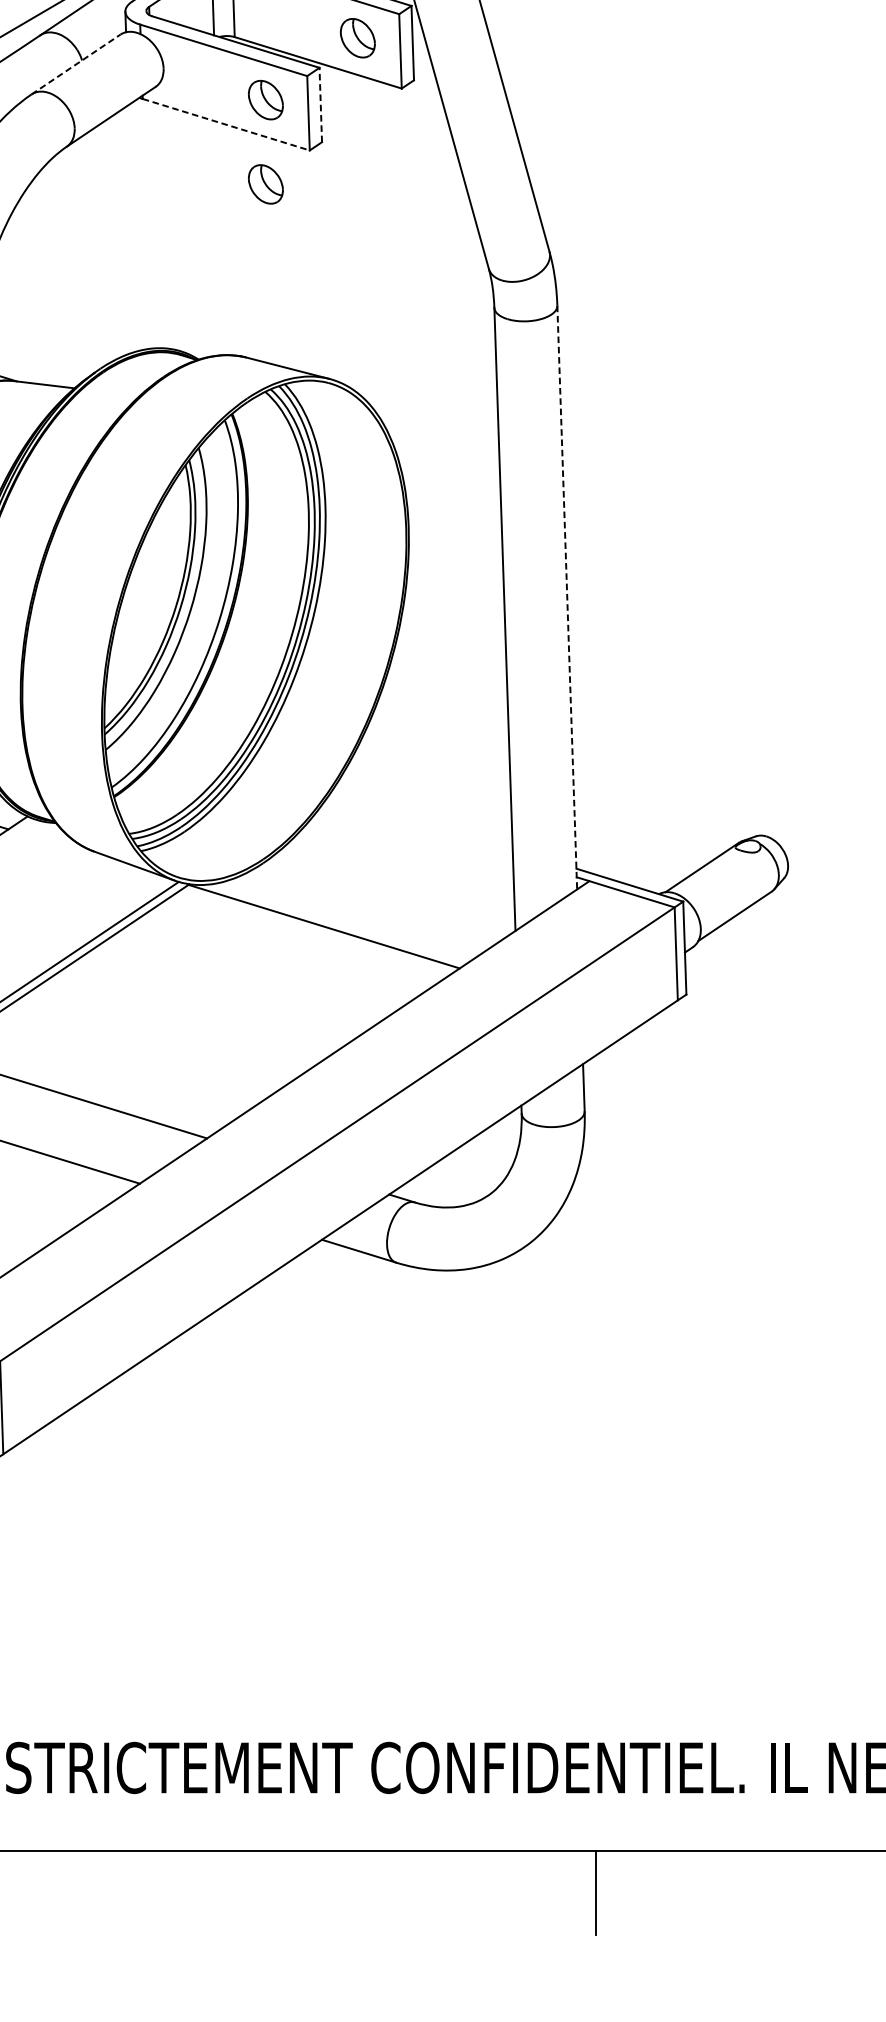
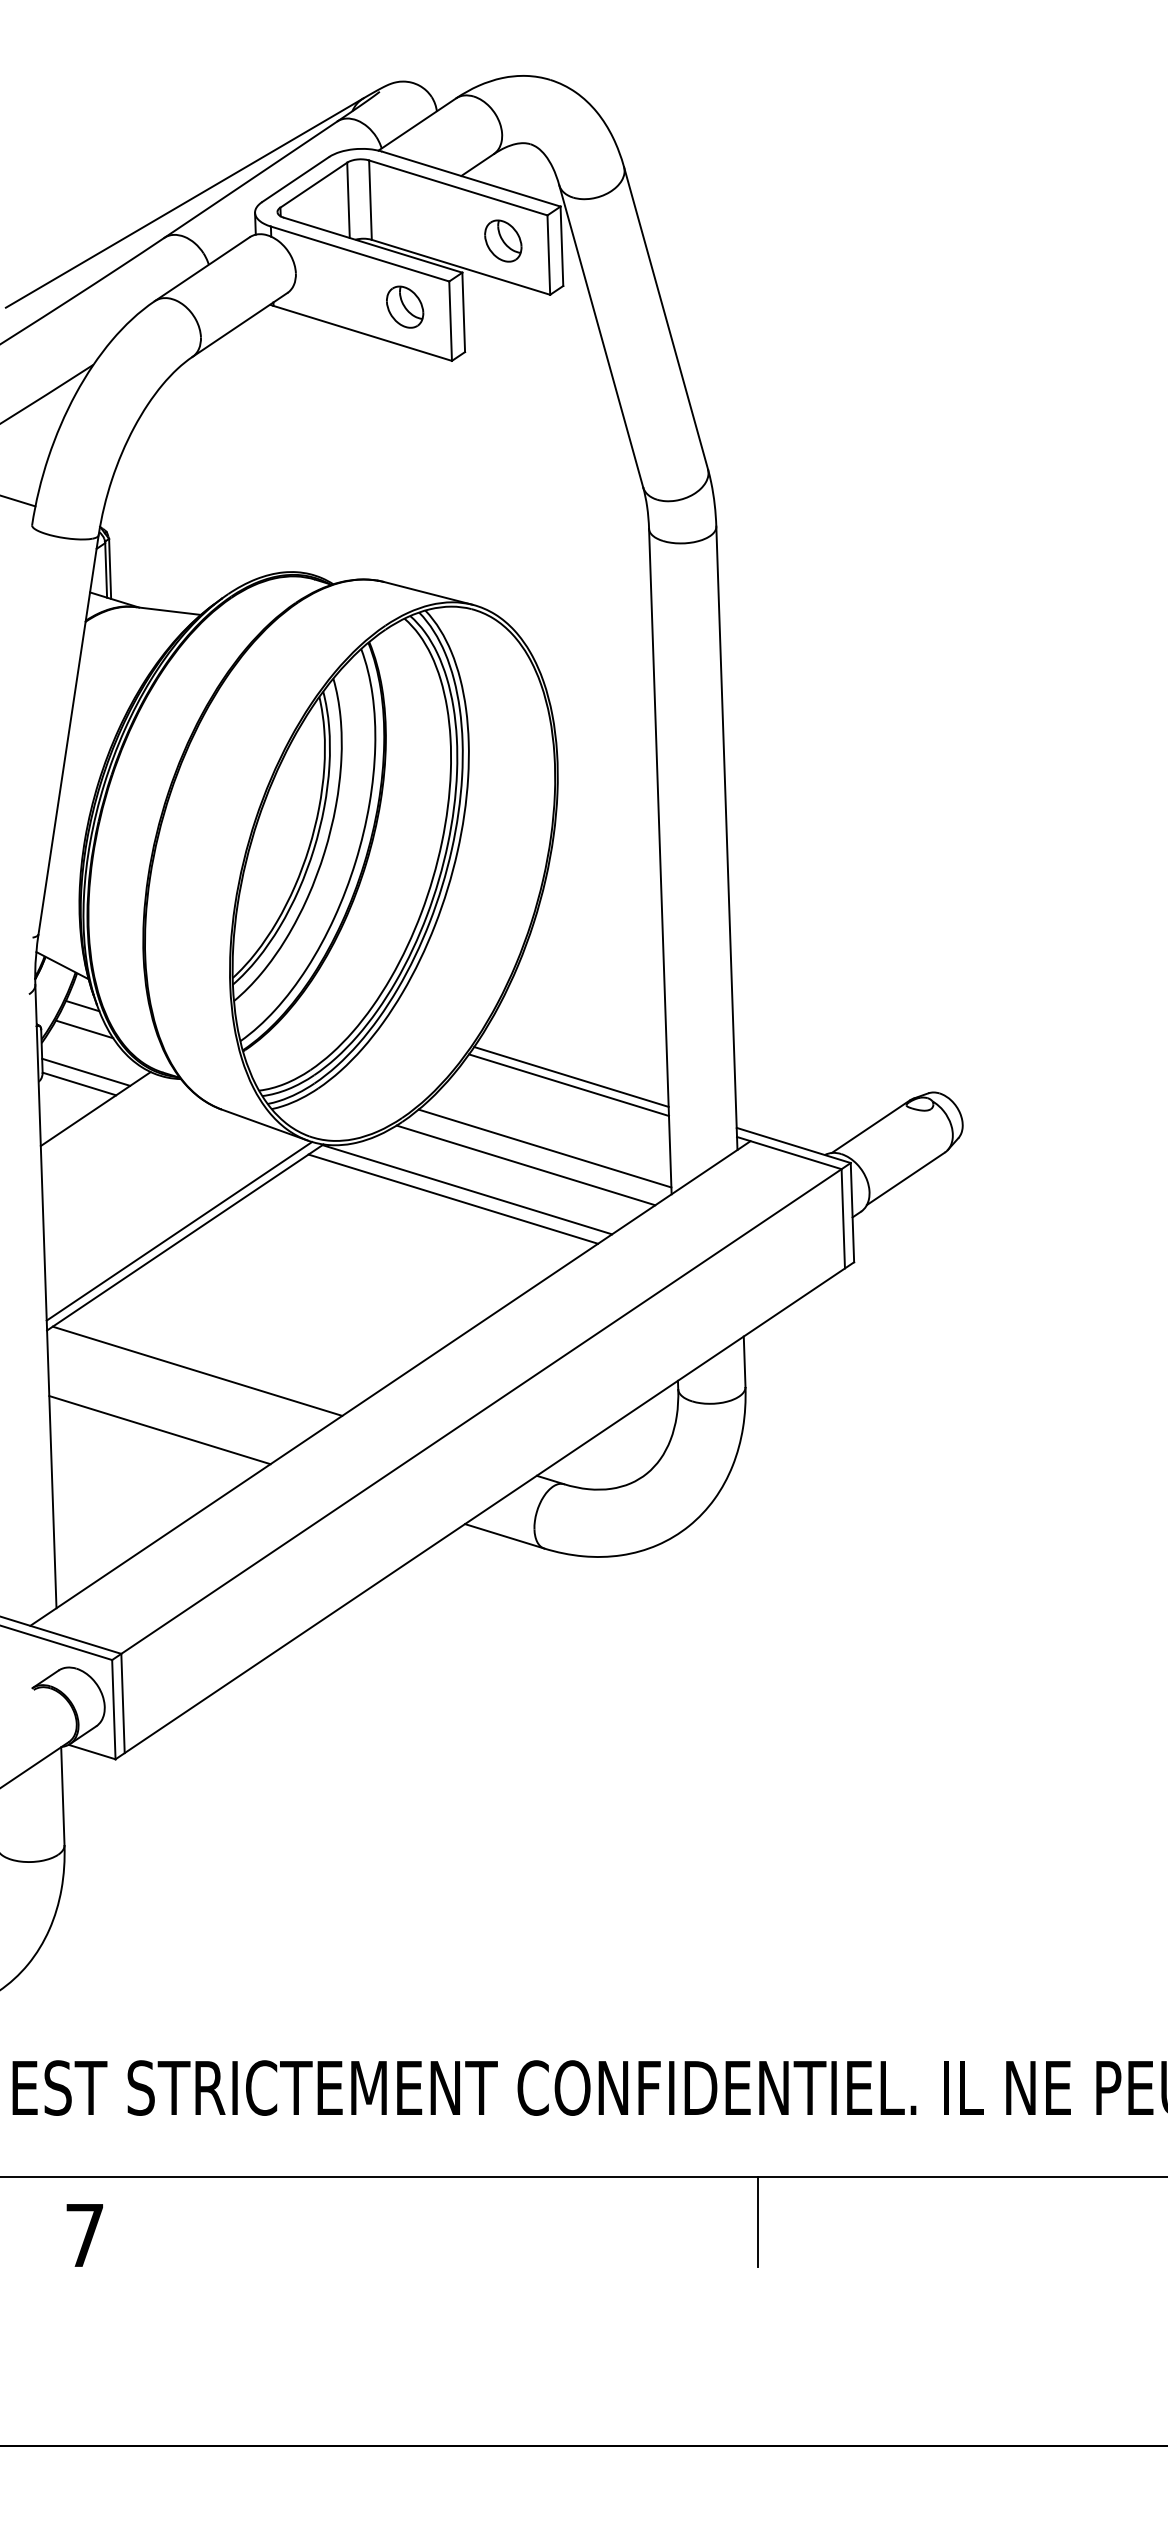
line: (76, 63) -> (202, 268), dashed -> solid
line: (320, 105) -> (463, 312), dashed -> solid
line: (226, 124) -> (363, 333), dashed -> solid
part: (266, 183) -> (405, 396), removed
line: (566, 597) -> (726, 838), dashed -> solid
line: (421, 820) -> (571, 1076), added
line: (418, 829) -> (568, 1085), added
line: (396, 888) -> (544, 1148), added
line: (378, 903) -> (525, 1165), added
line: (311, 934) -> (453, 1198), added

